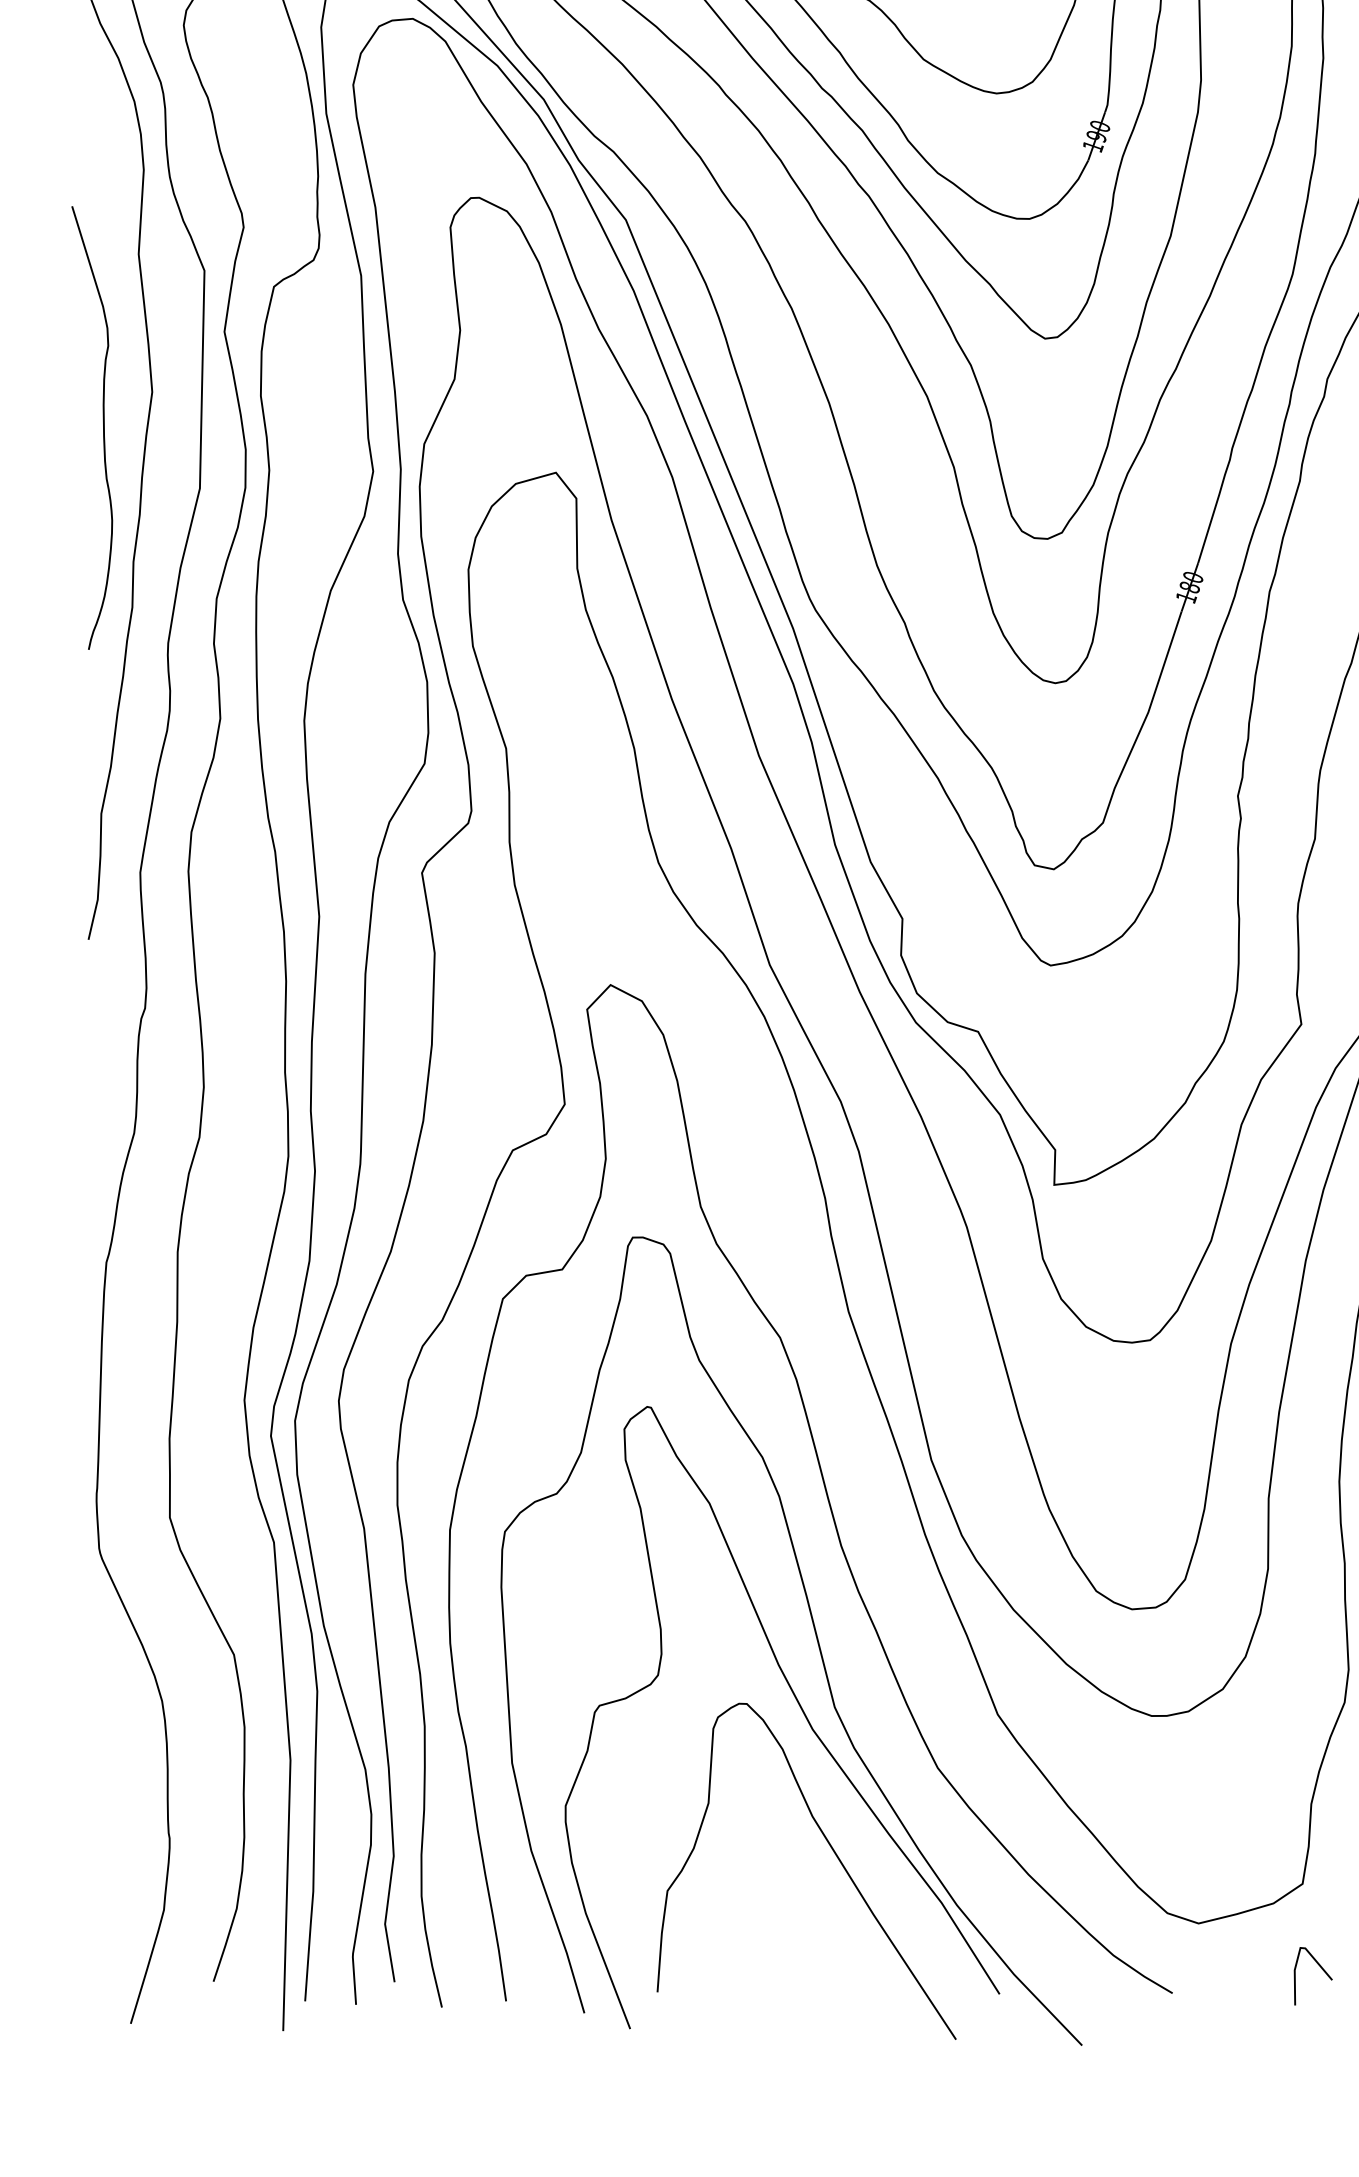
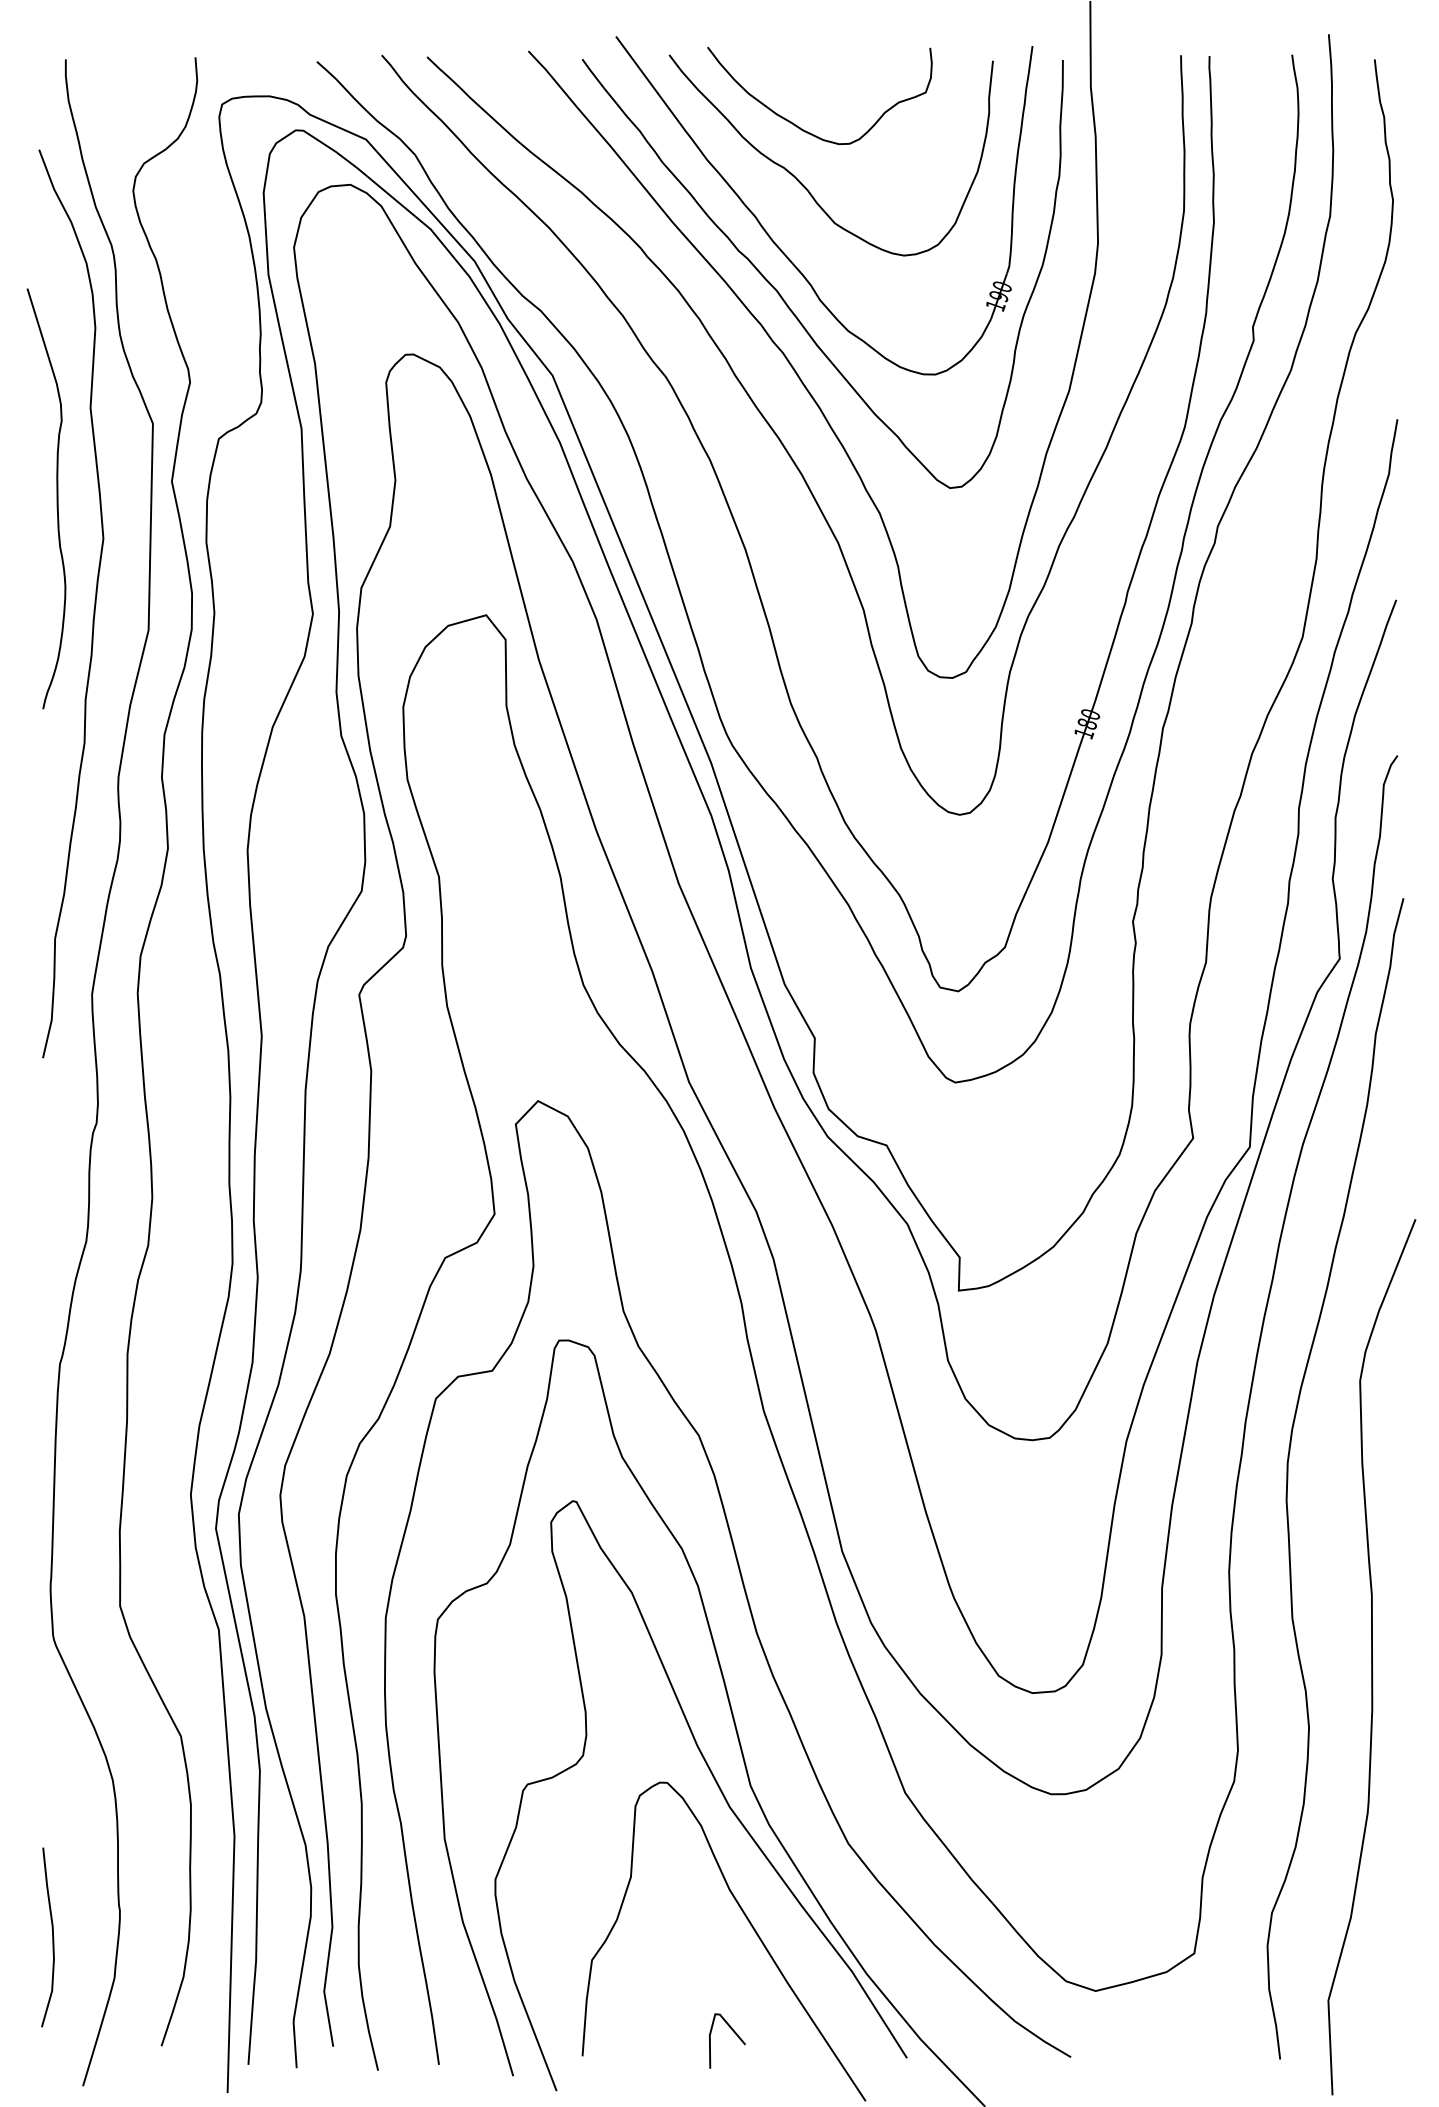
curve: (102, 427) -> (56, 498), moved
curve: (98, 1867) -> (52, 1937), added
line: (1320, 1968) -> (734, 2033), moved

